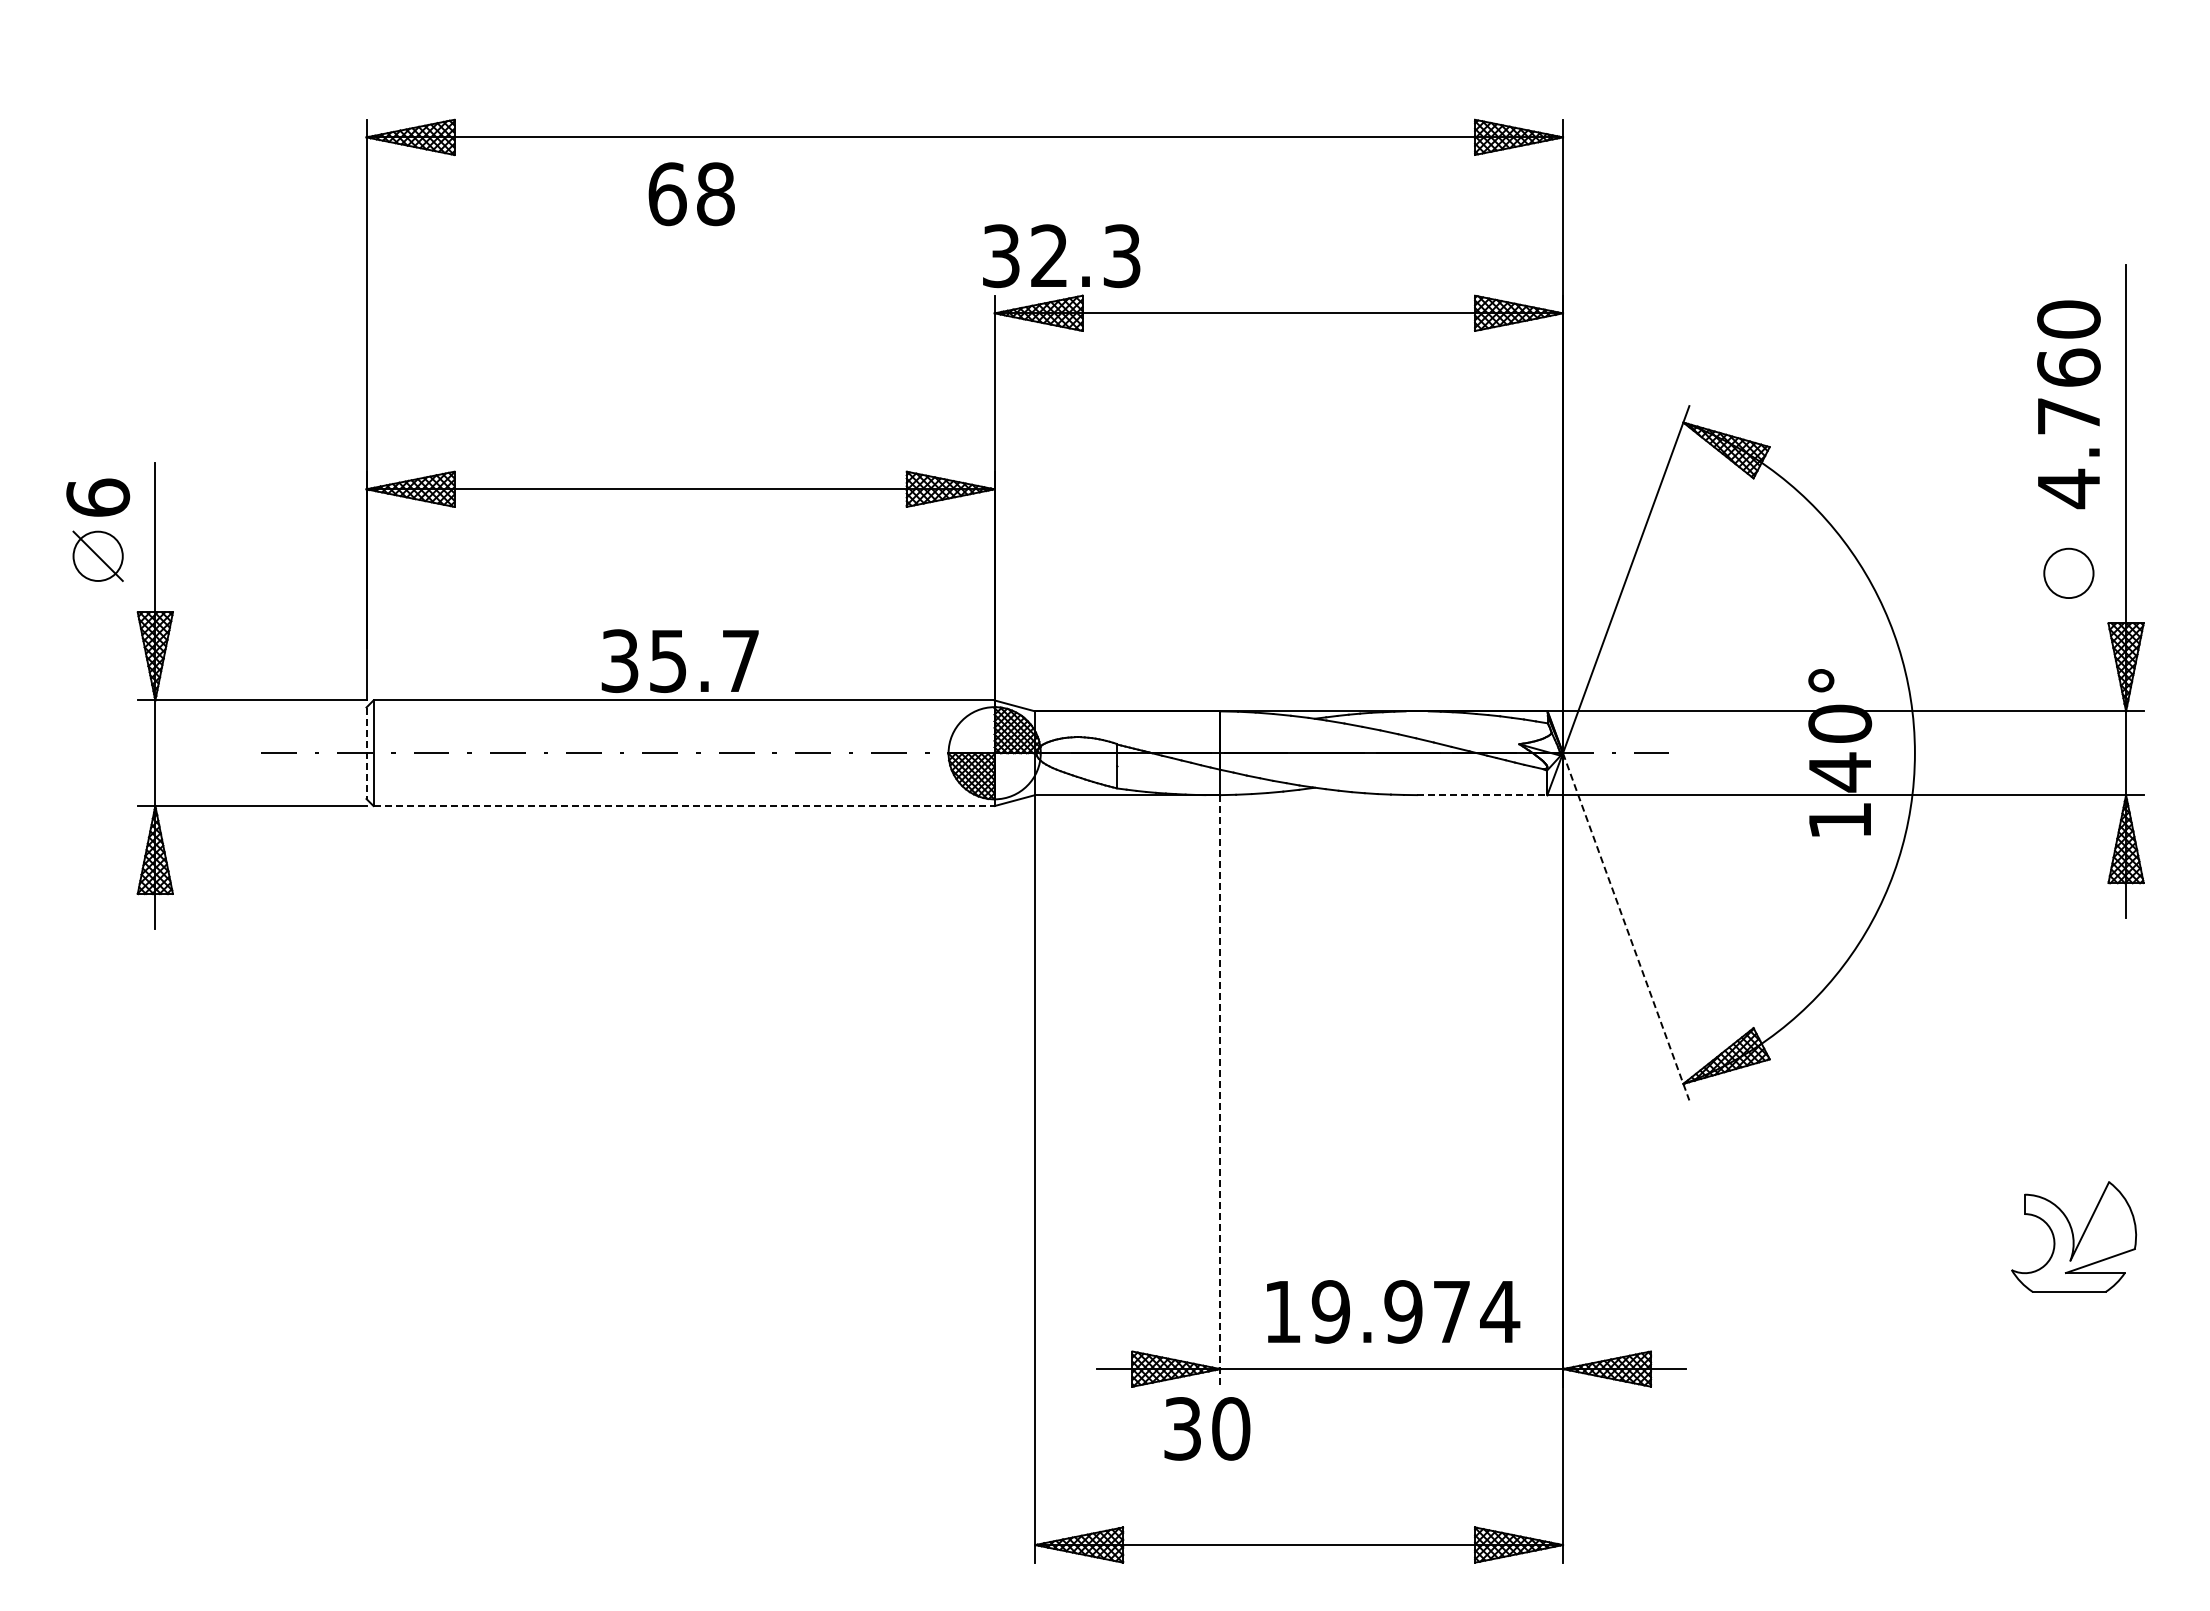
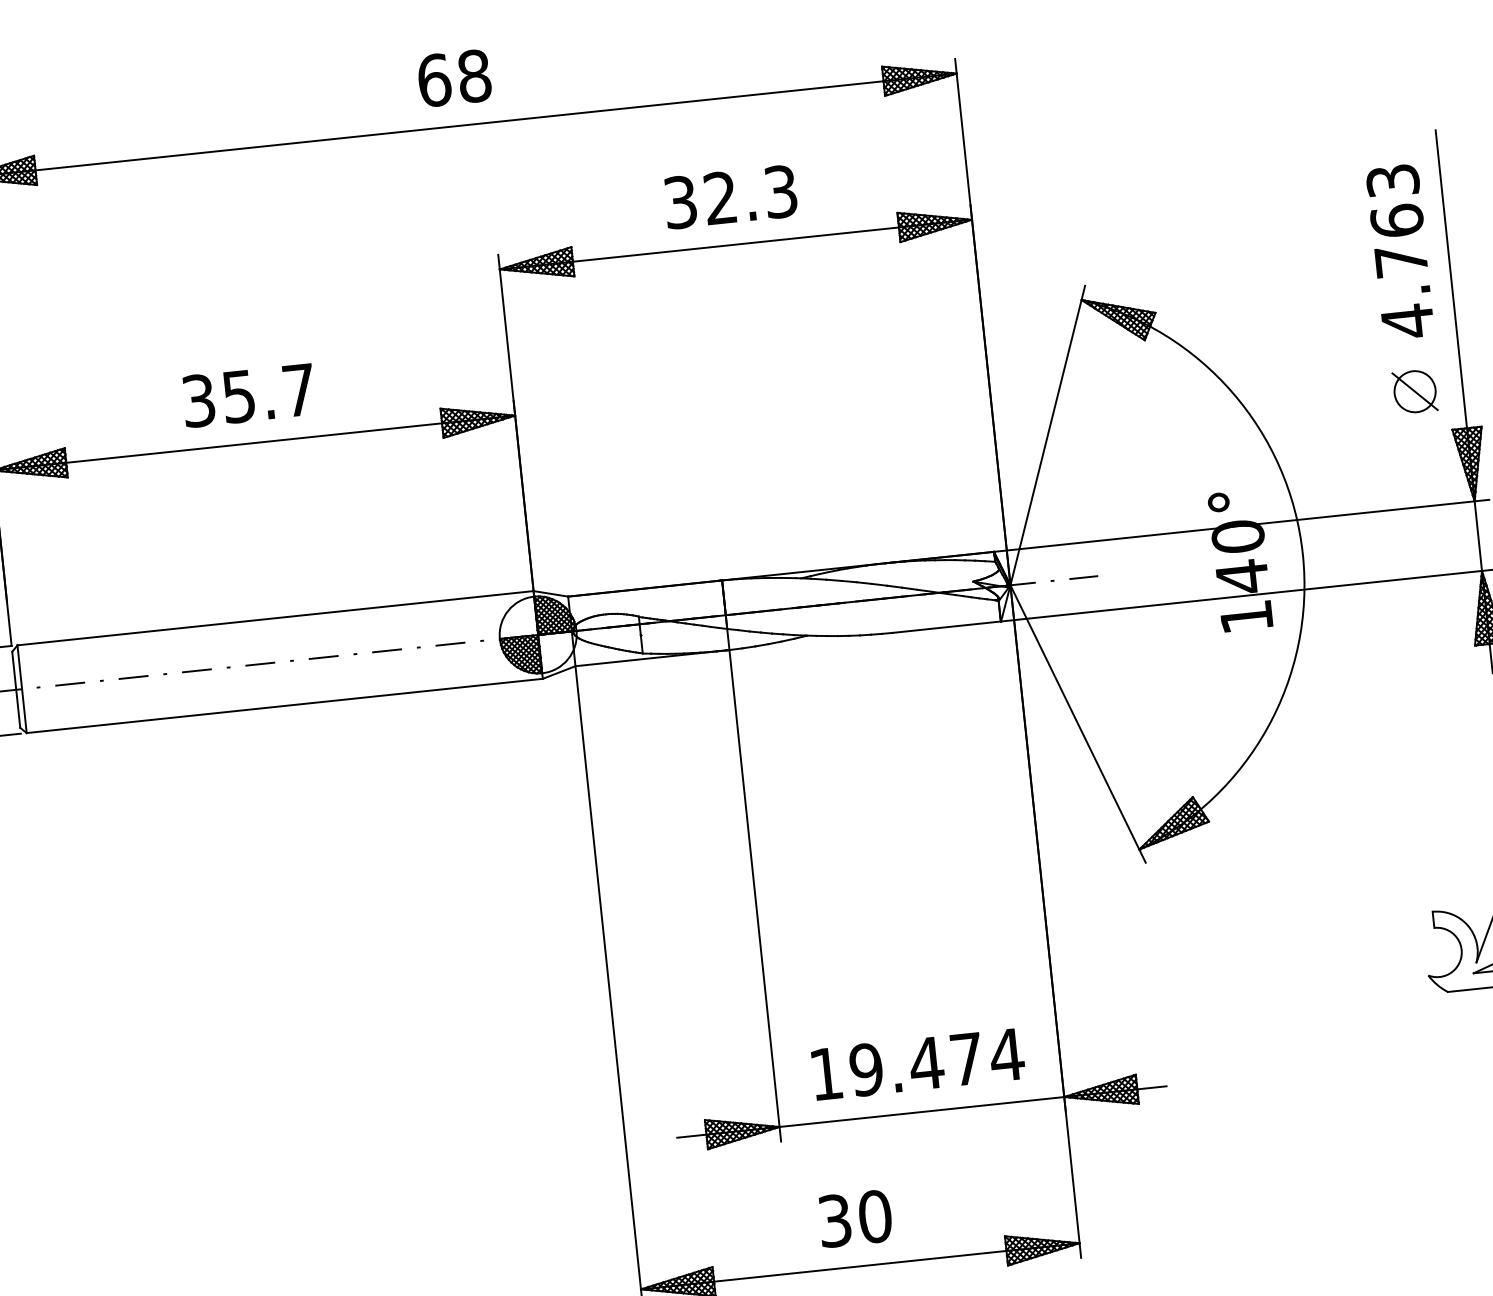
text: (691, 194) -> (454, 78), moved
text: (1061, 256) -> (730, 197), moved
text: (2068, 319) -> (1392, 180), 4.760 -> 4.763
line: (2068, 573) -> (1414, 391), added
text: (679, 660) -> (248, 395), moved
line: (366, 753) -> (16, 690), dashed -> solid
line: (1482, 795) -> (947, 627), dashed -> solid
line: (684, 806) -> (285, 706), dashed -> solid
line: (1626, 926) -> (1078, 723), dashed -> solid
line: (1220, 1090) -> (755, 895), dashed -> solid
text: (1403, 1311) -> (926, 1063), 19.974 -> 19.474
text: (1207, 1428) -> (855, 1218), moved

